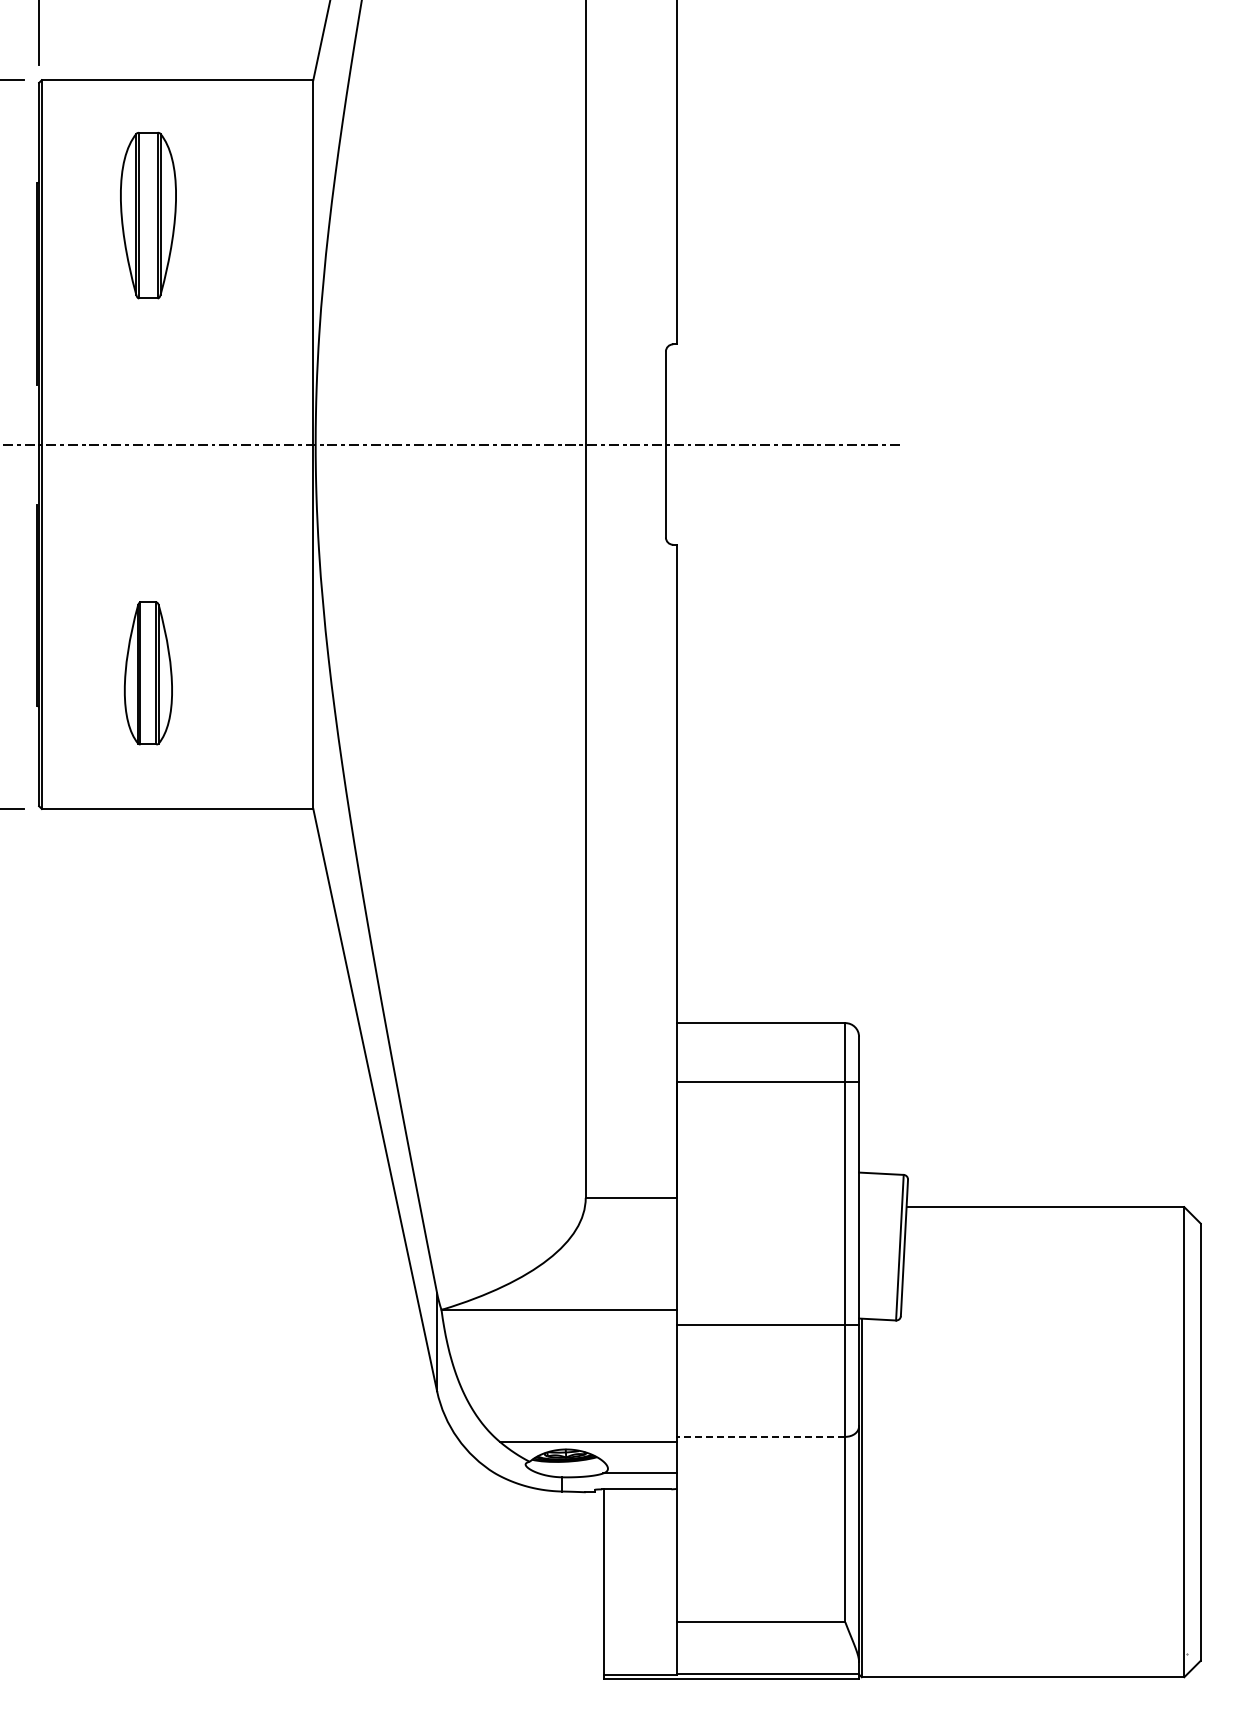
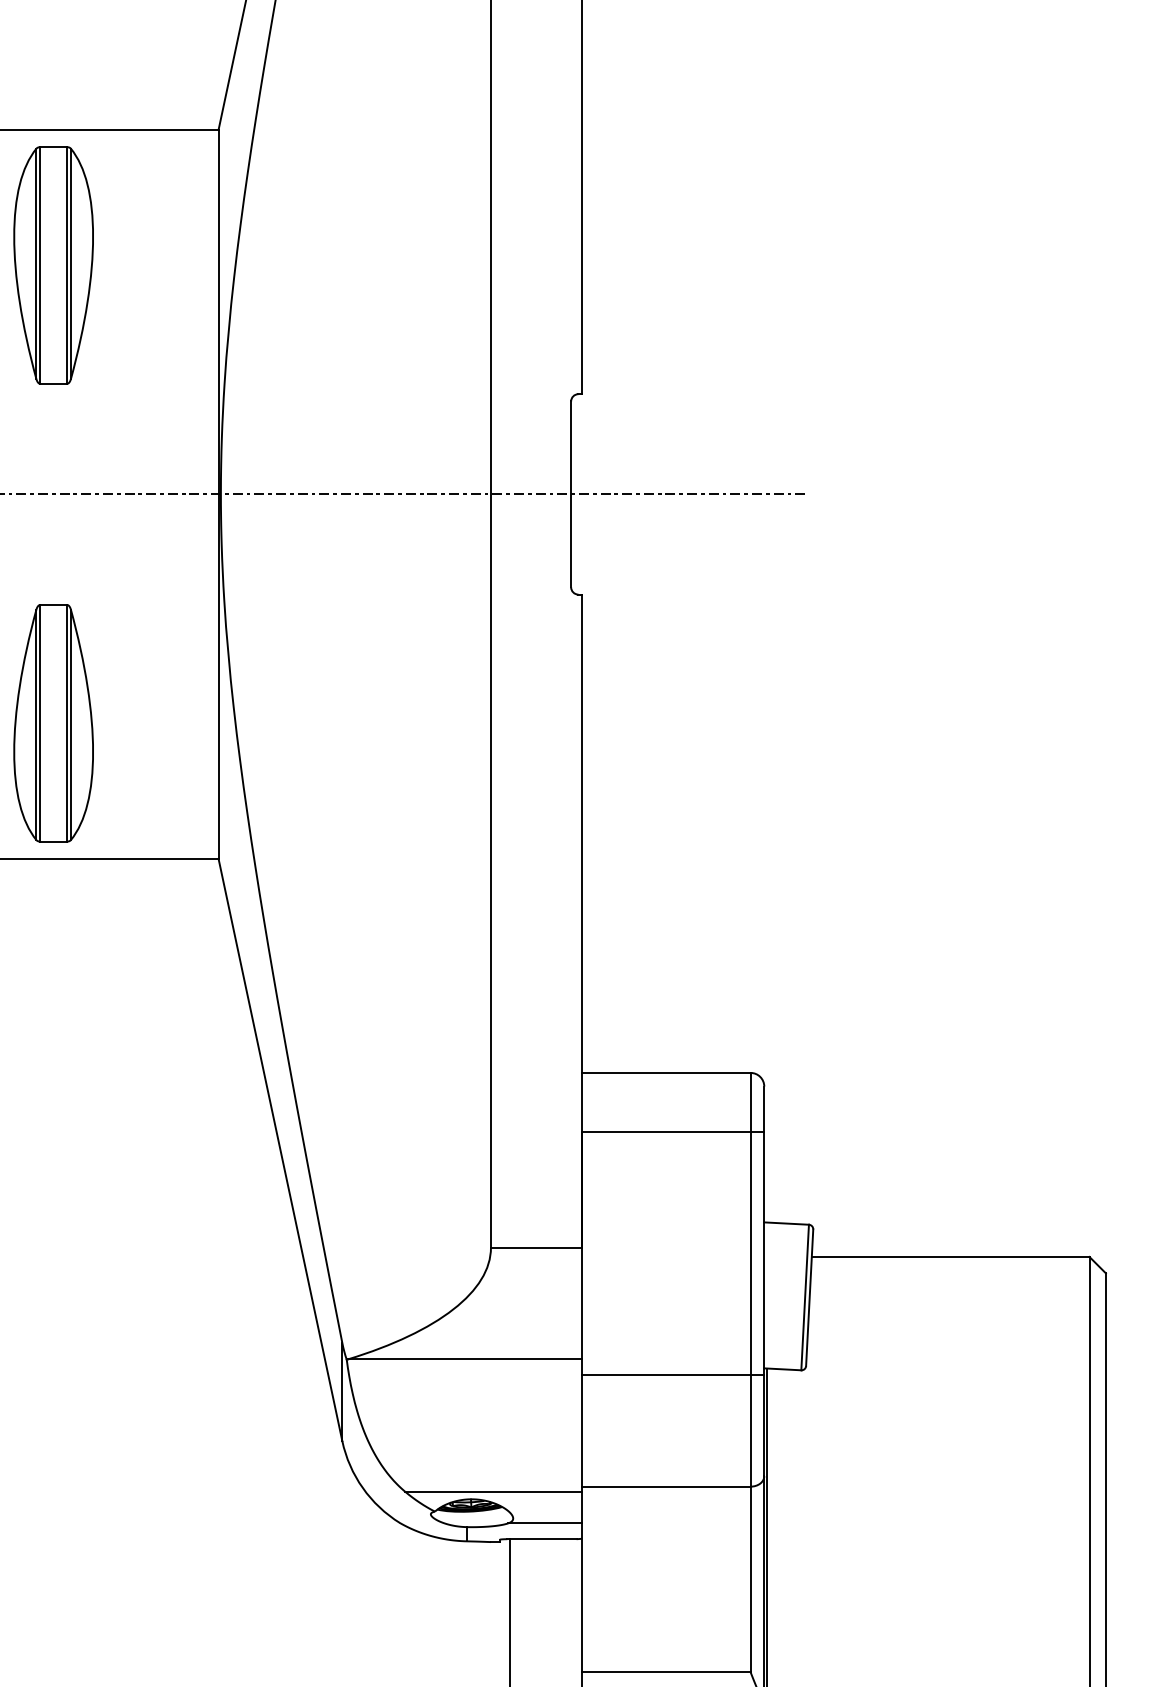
part: (148, 215) -> (53, 265), size x1.43
part: (148, 673) -> (53, 723), size x1.67
line: (760, 1436) -> (665, 1486), dashed -> solid

